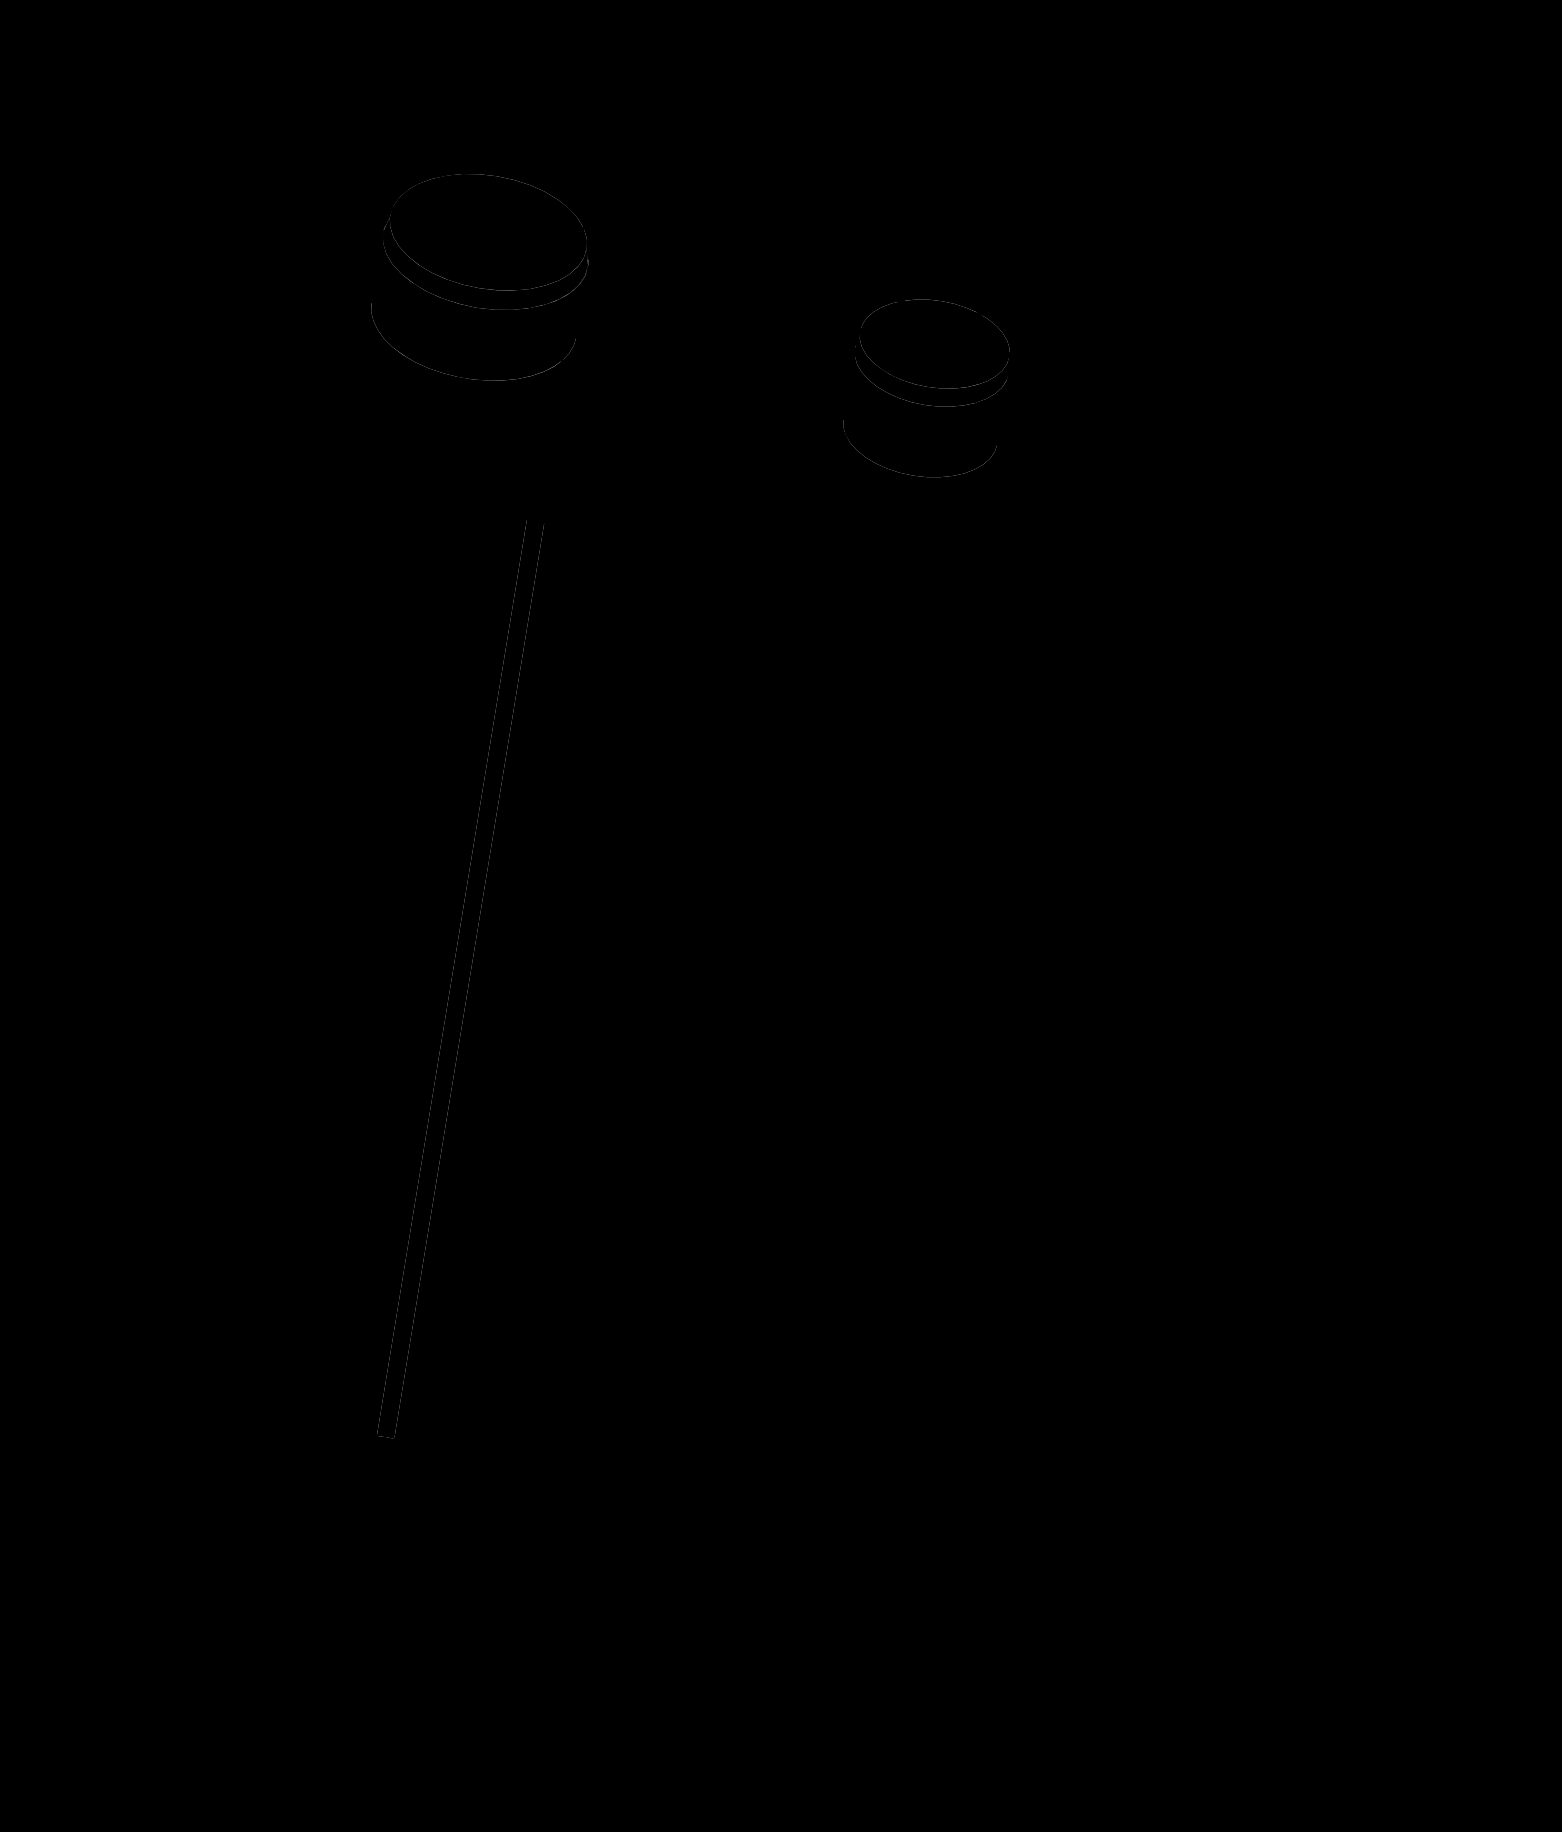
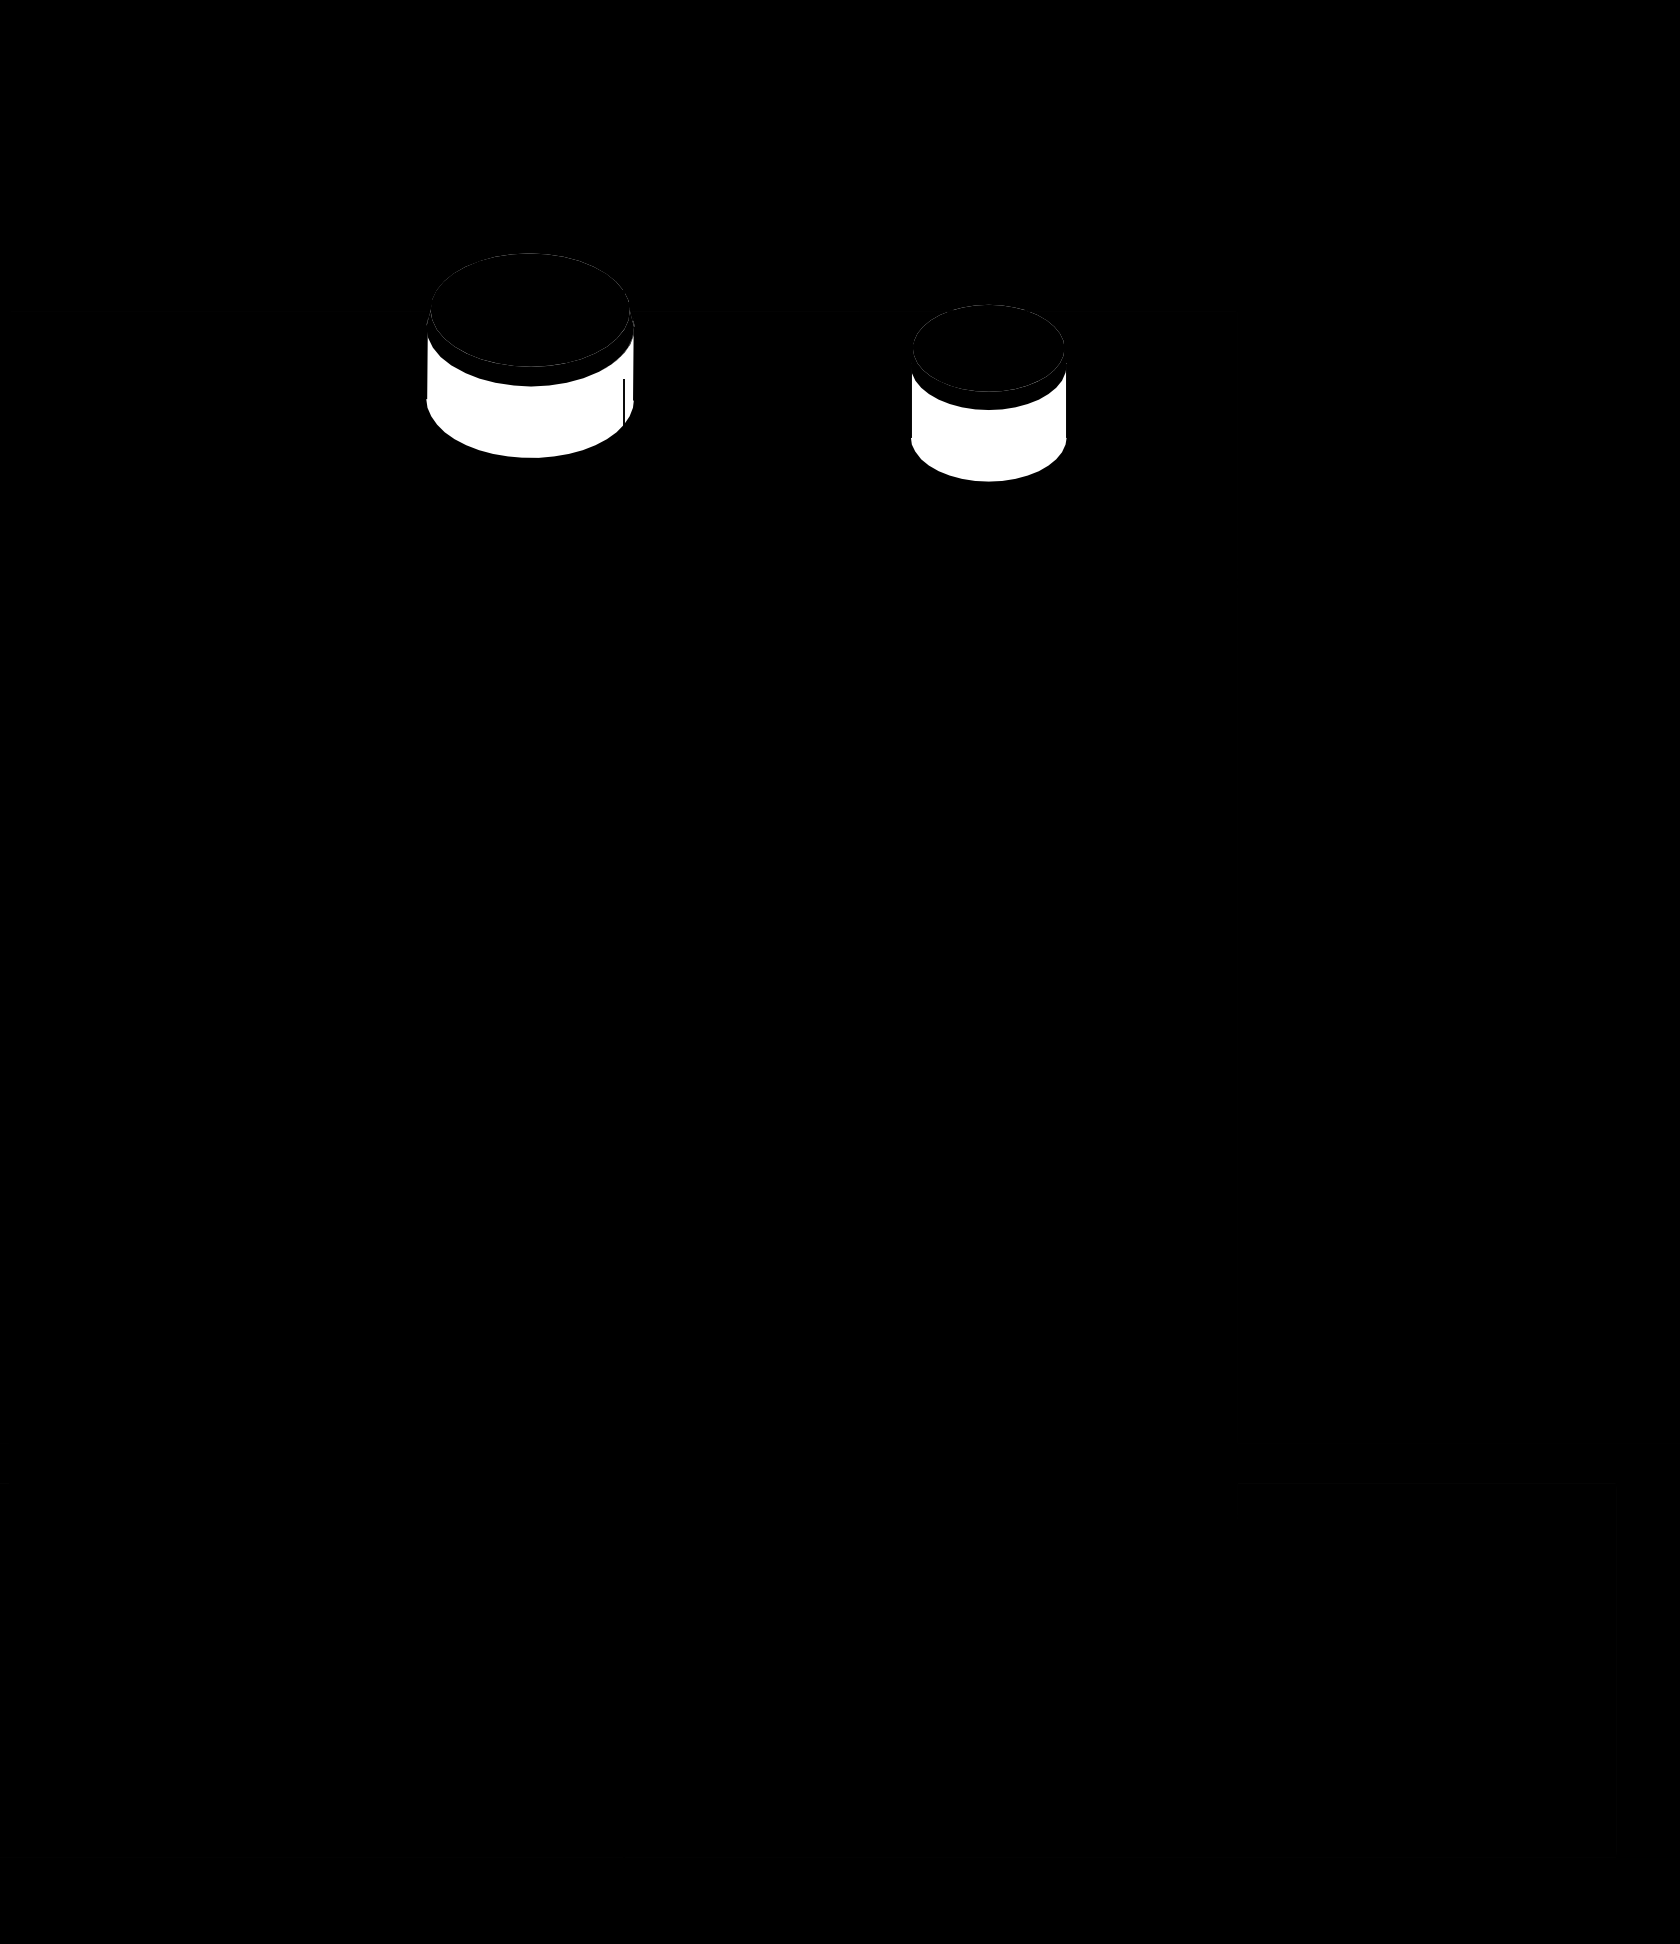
fill: (475, 313) -> (530, 392), removed
fill: (922, 418) -> (988, 423), removed

